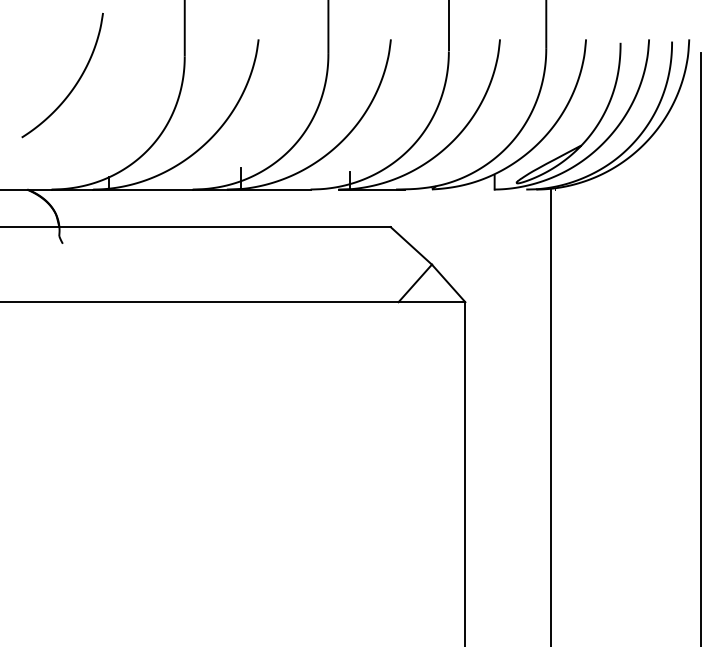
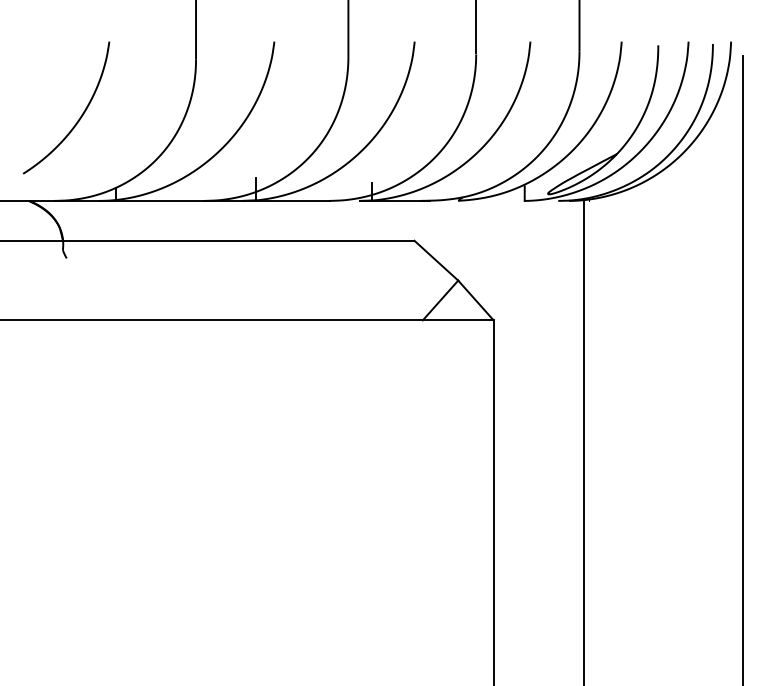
curve: (74, 84) -> (79, 117), moved

